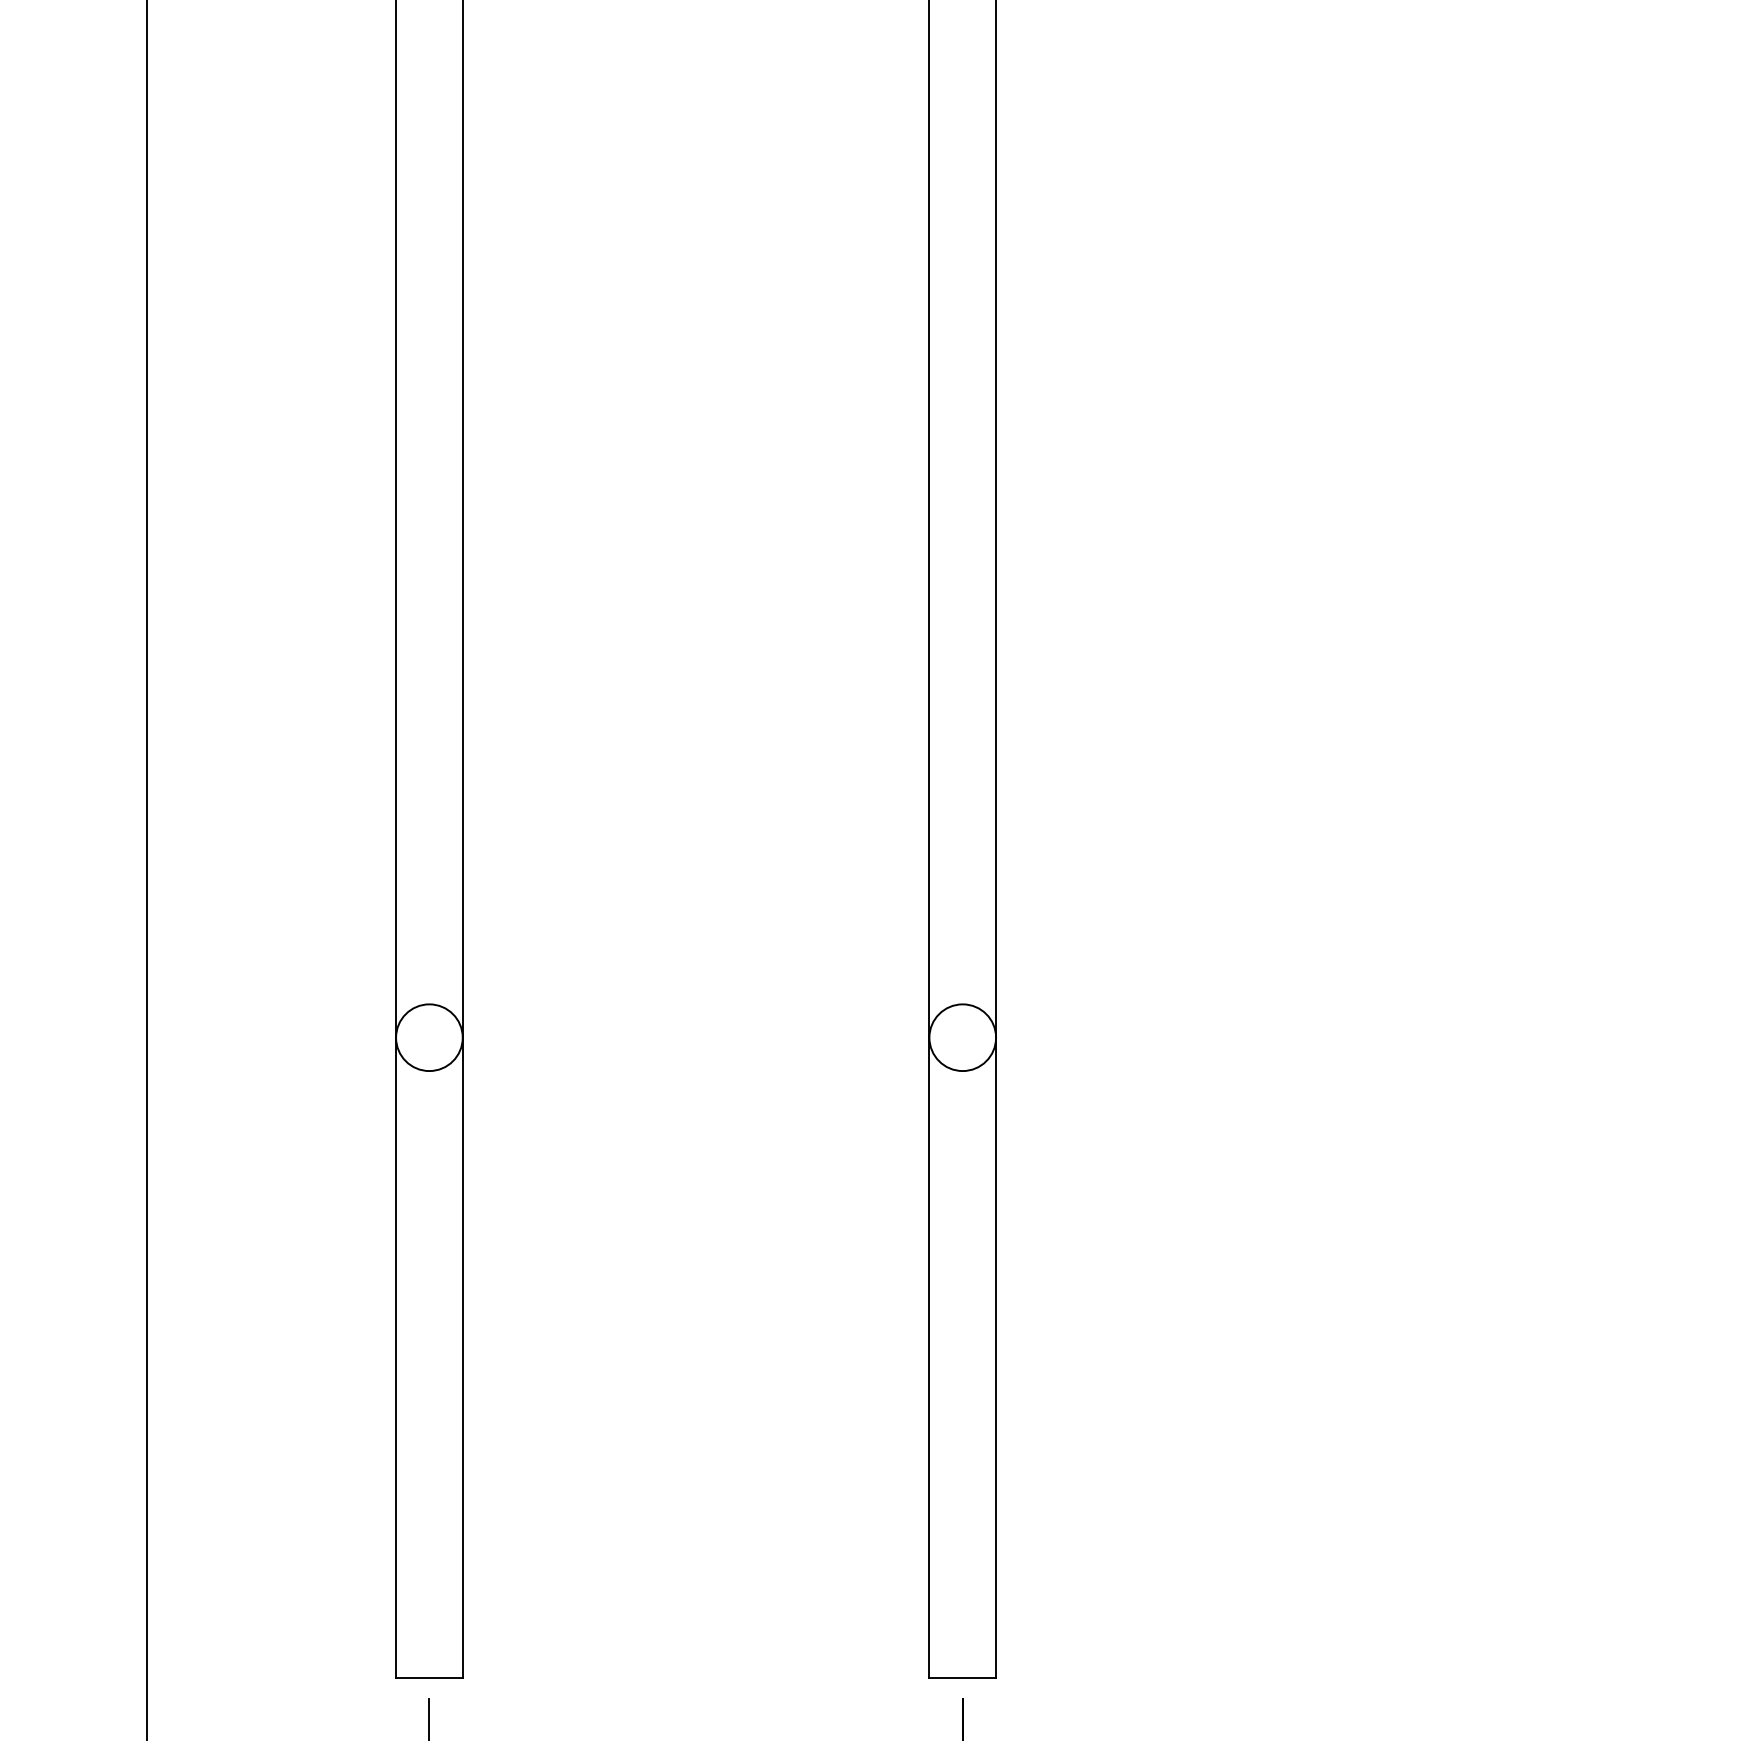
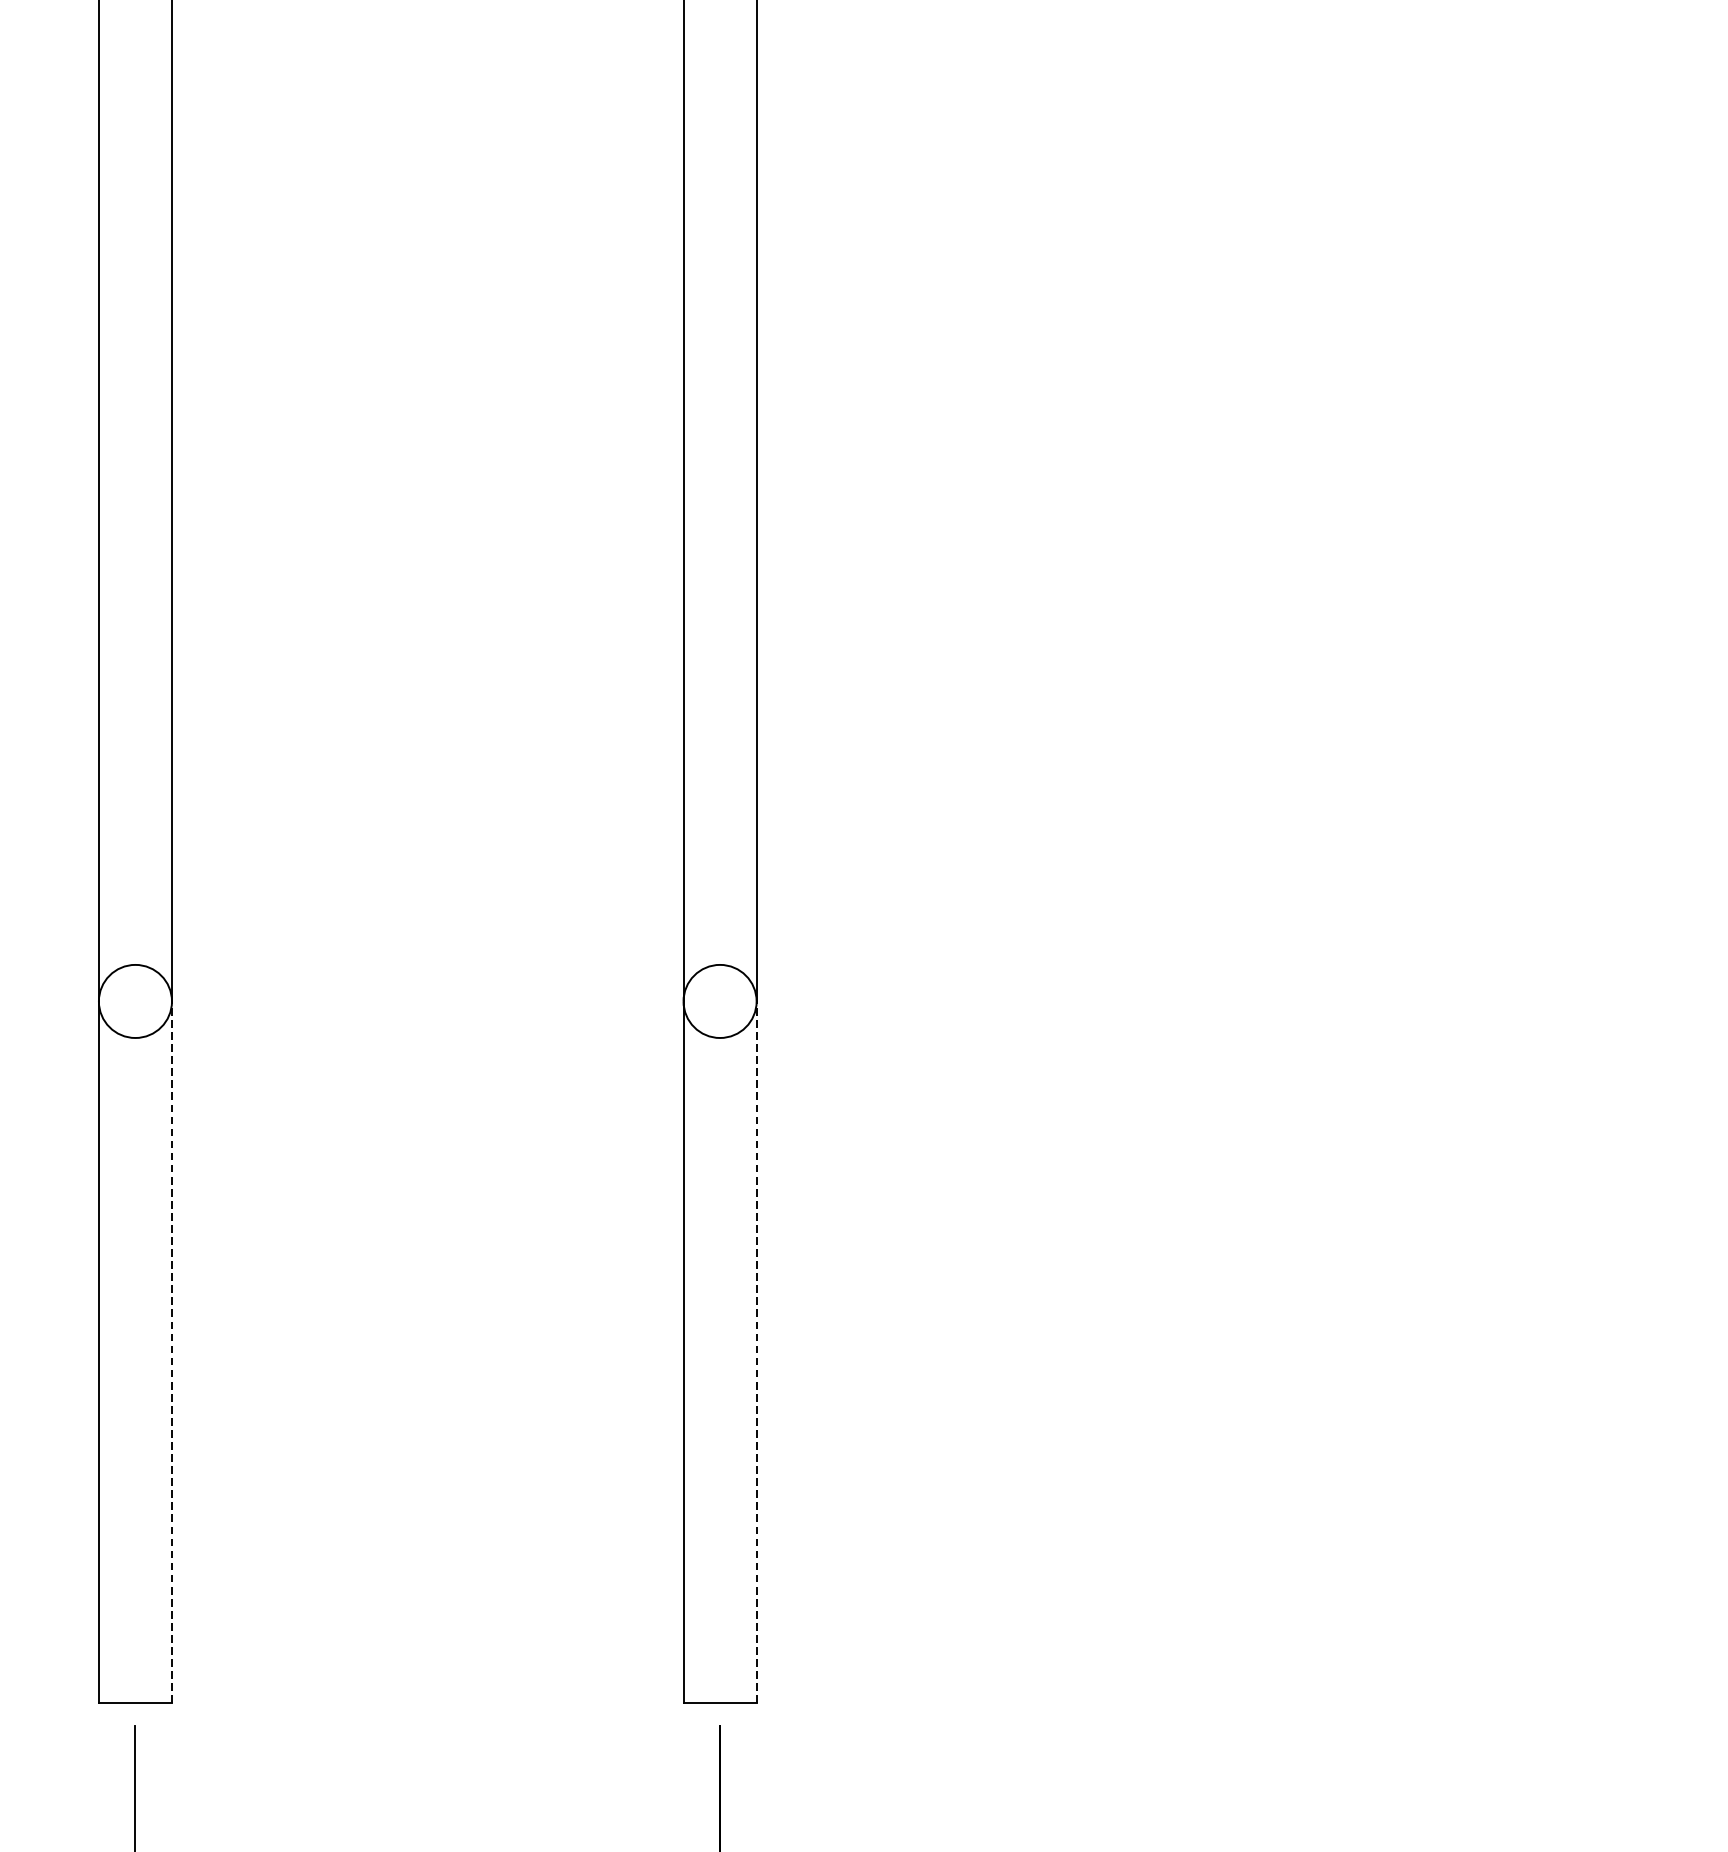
line: (462, 1357) -> (171, 1352), solid -> dashed
line: (996, 1357) -> (757, 1352), solid -> dashed

